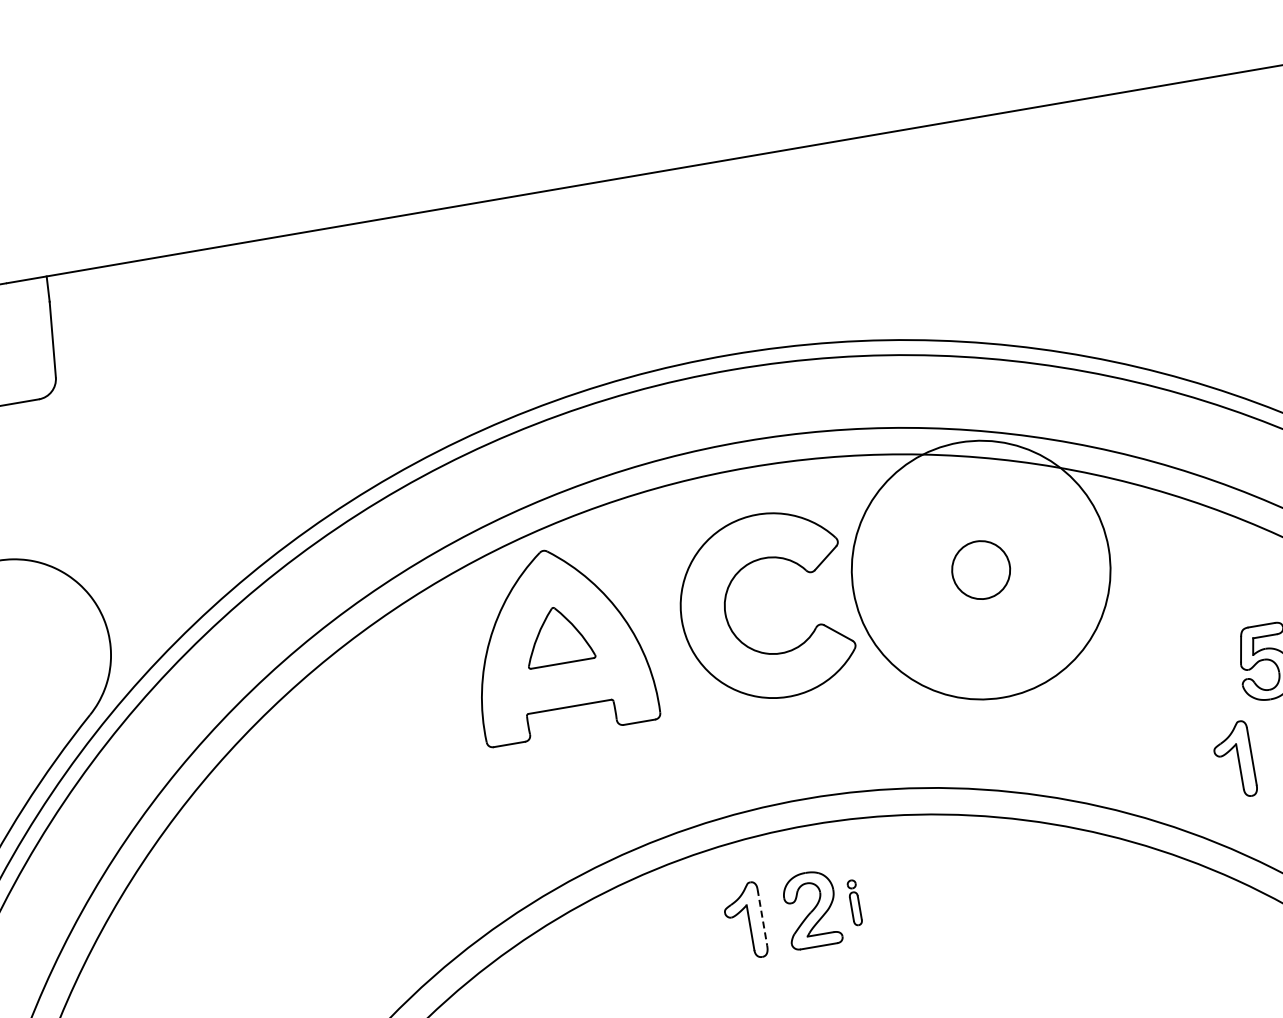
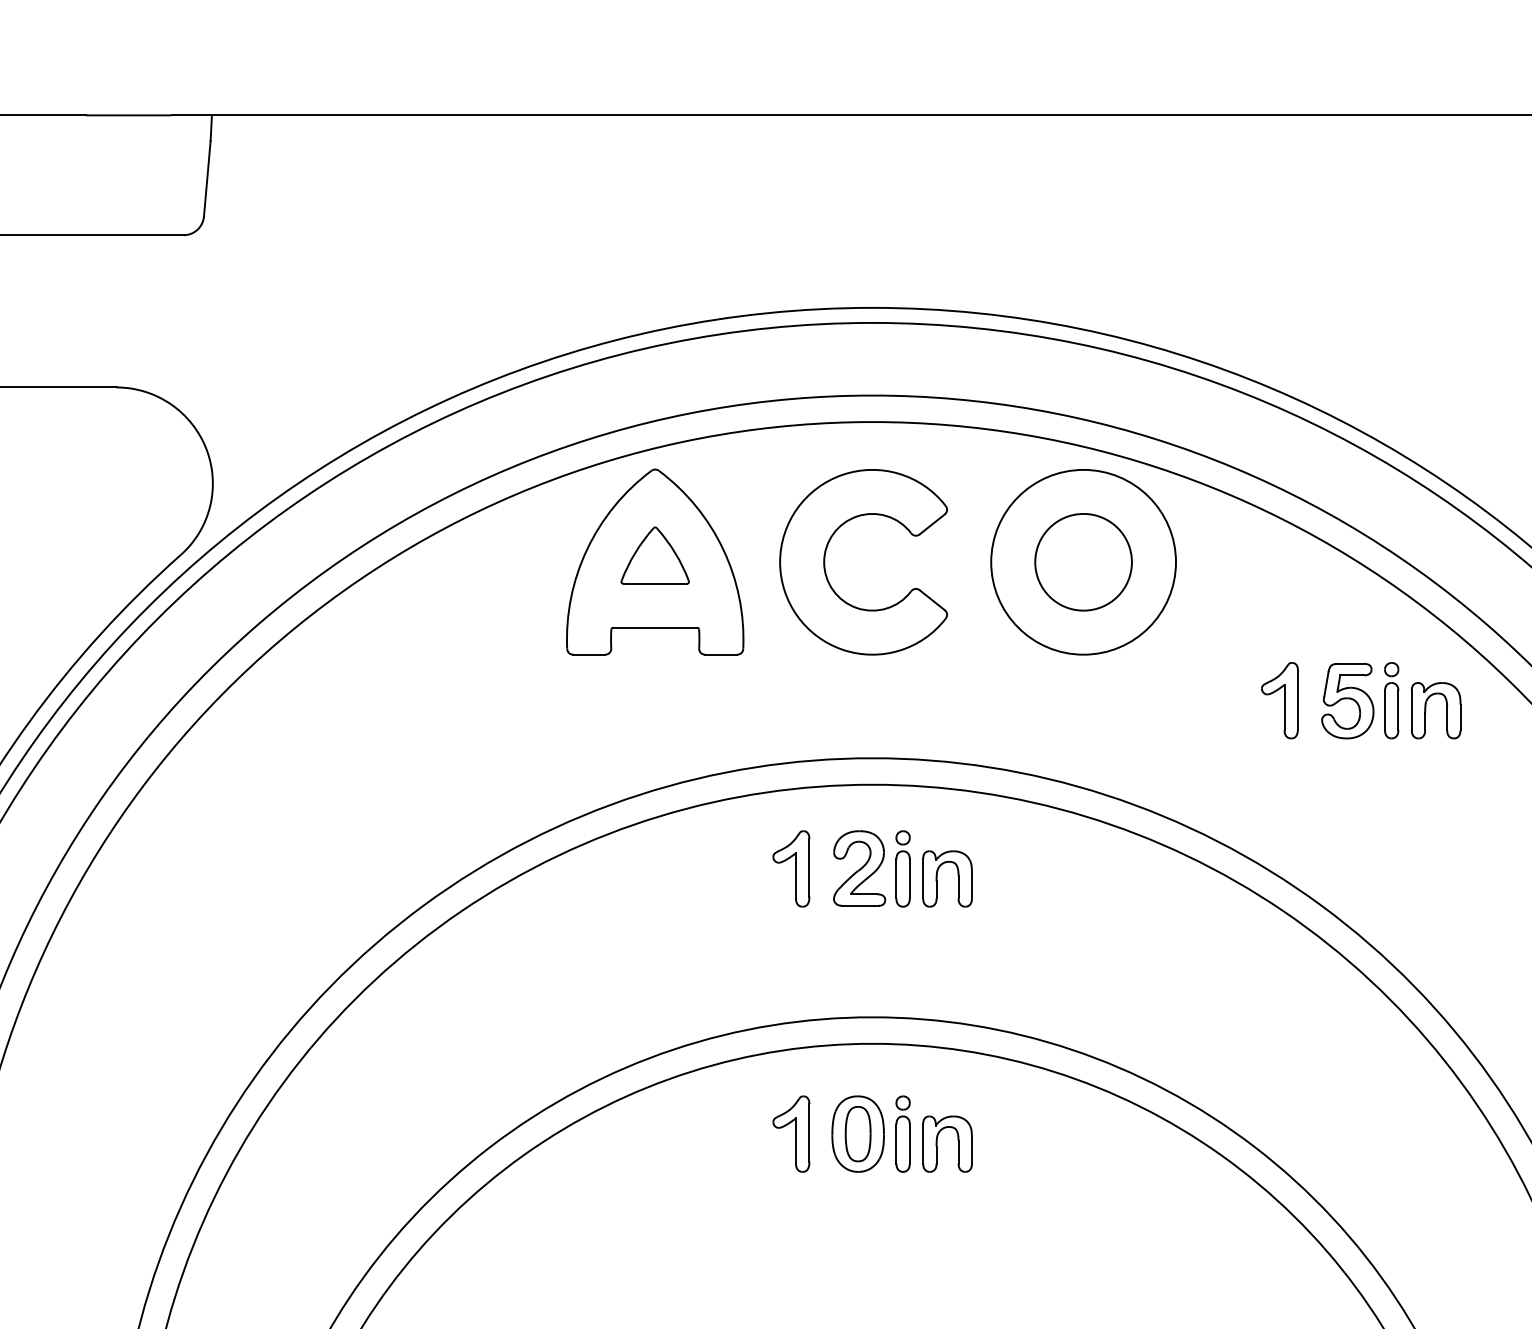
circle: (980, 569) -> (1083, 561), size x0.71
circle: (980, 569) -> (1083, 561), size x1.67
part: (1233, 760) -> (1279, 700), moved
part: (854, 902) -> (902, 868), size x1.67
part: (890, 906) -> (937, 878), added
line: (762, 917) -> (809, 867), dashed -> solid

